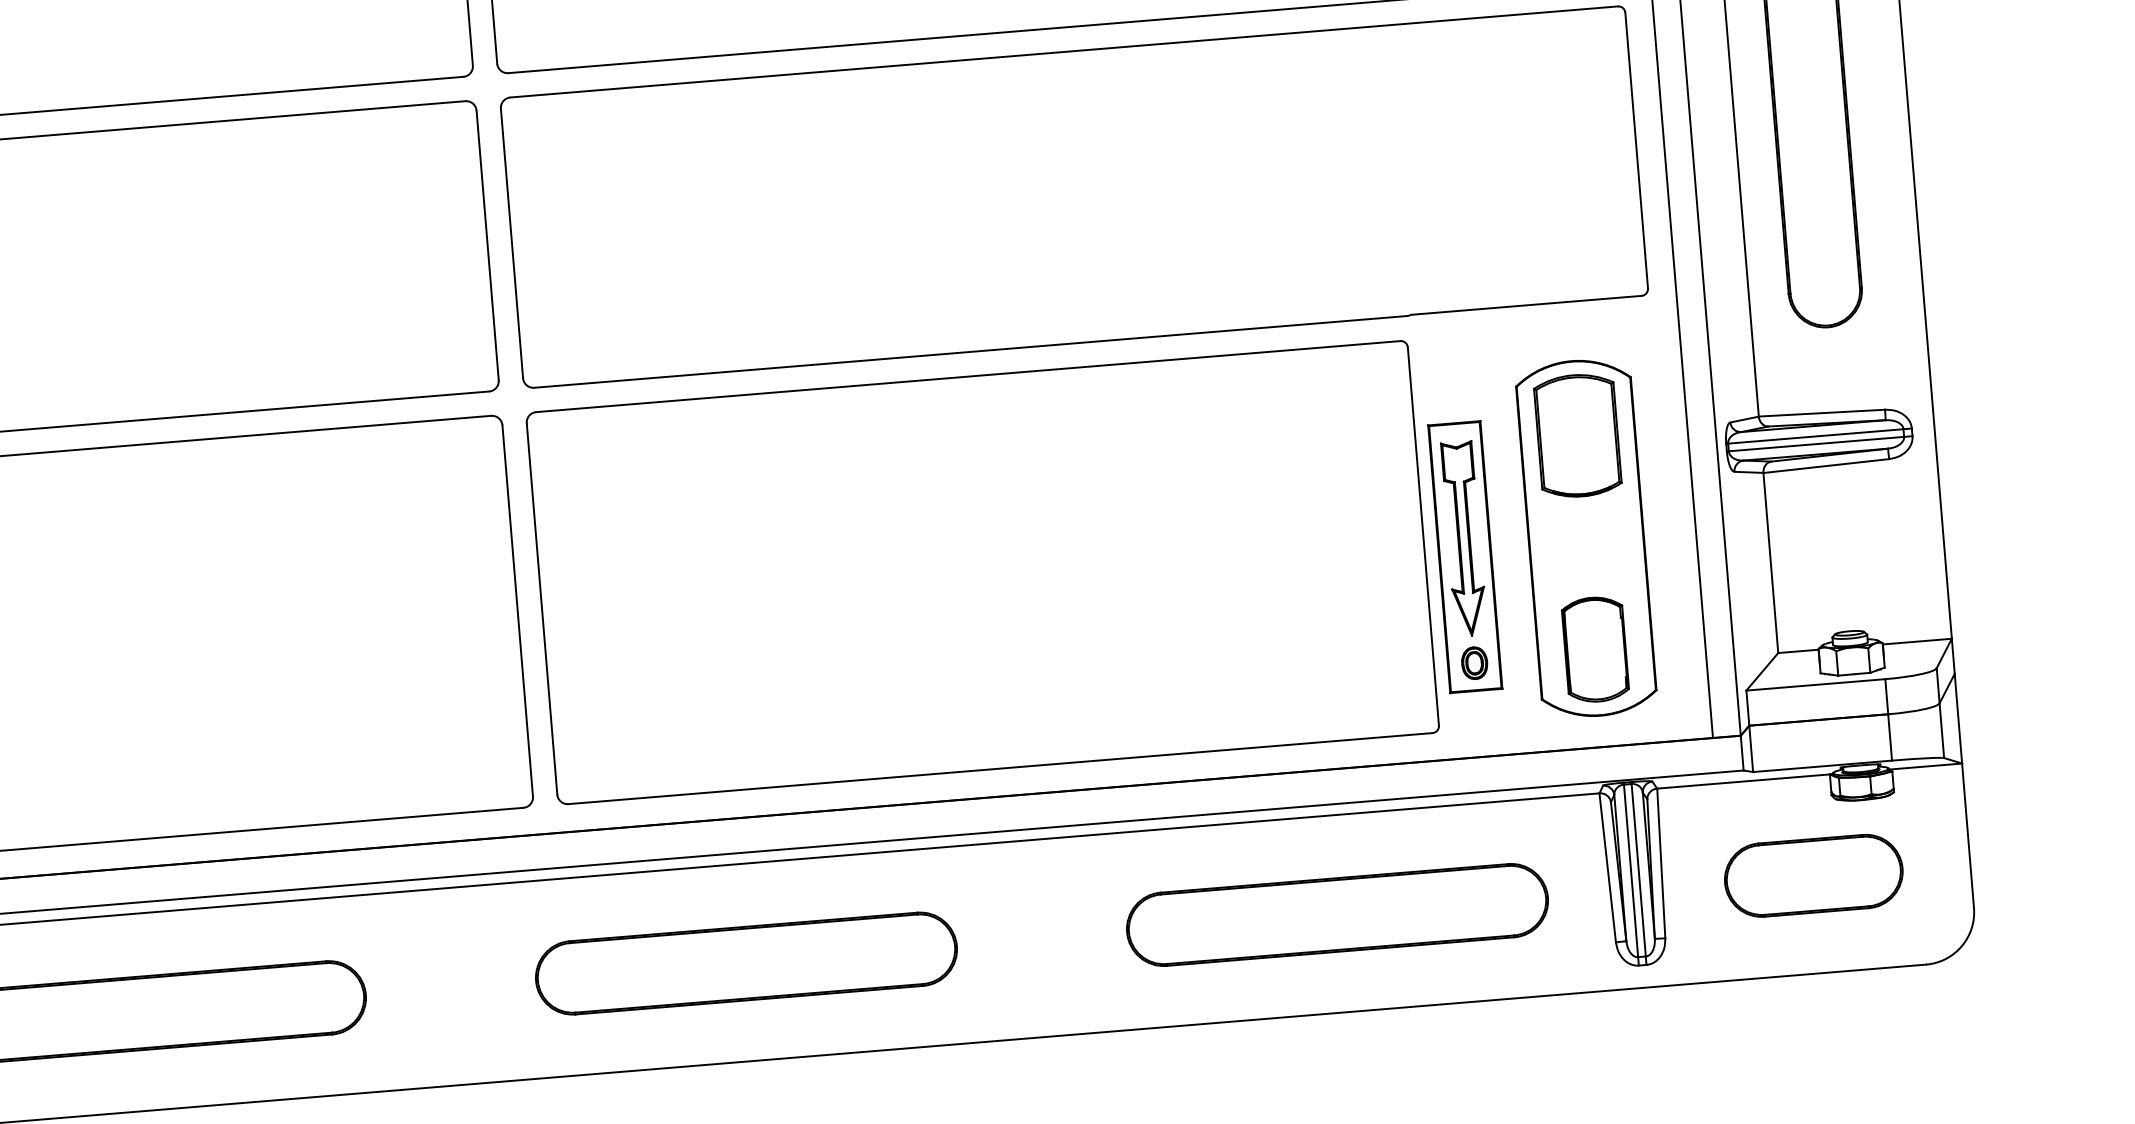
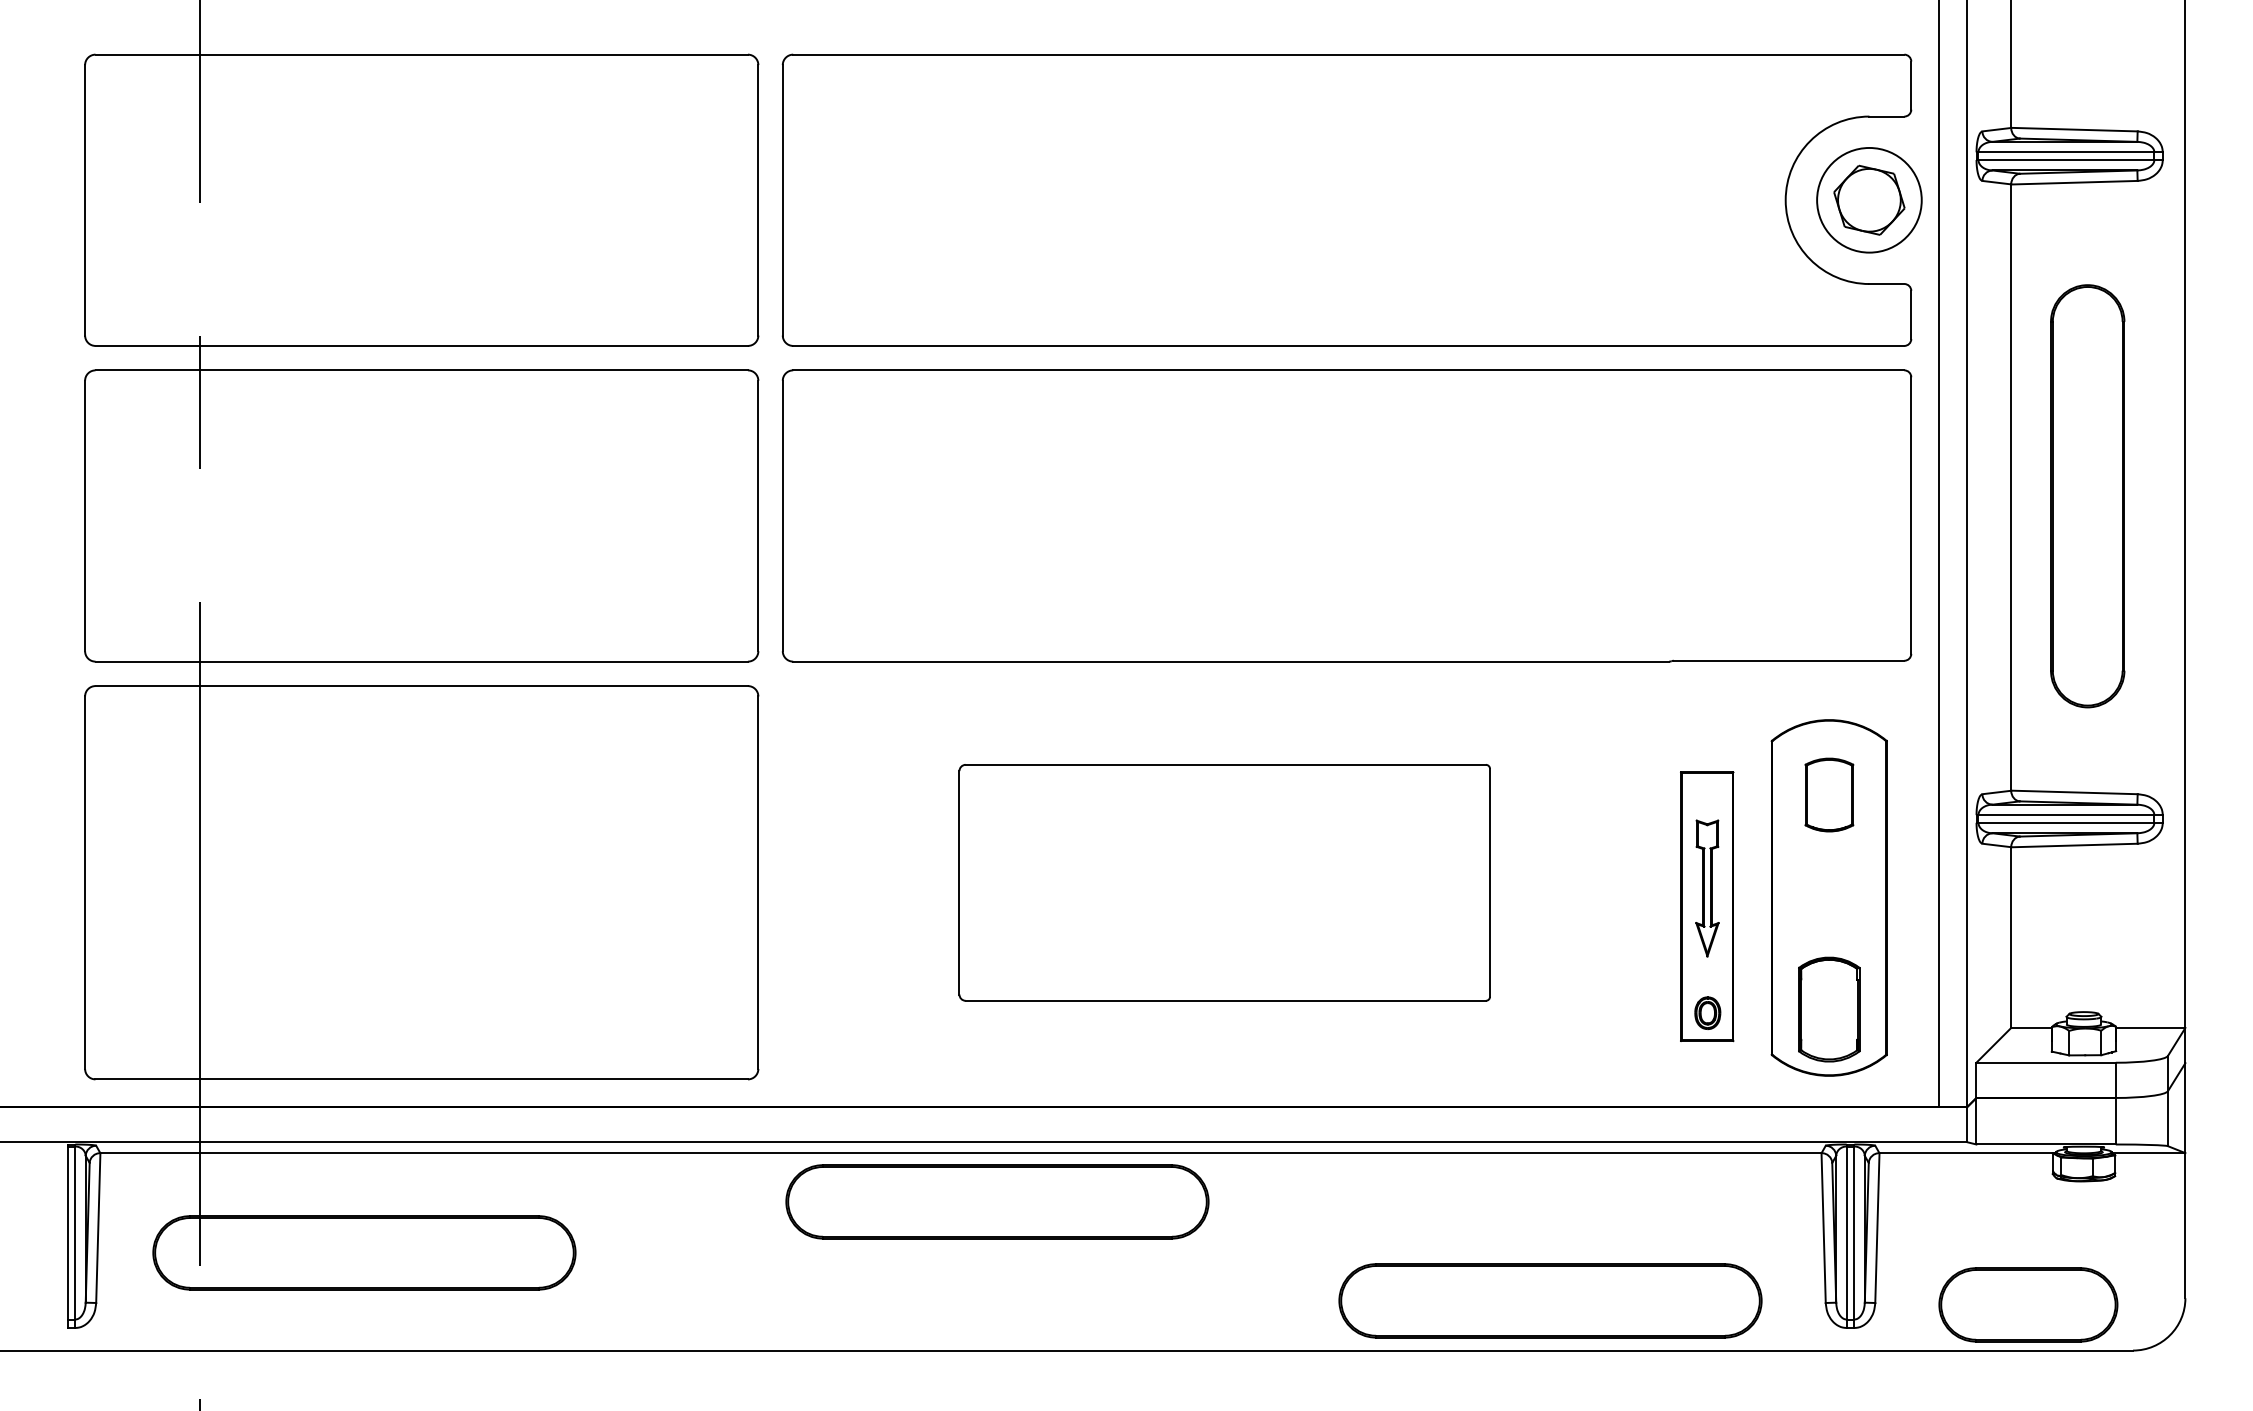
part: (1578, 435) -> (1829, 794), size x0.6
part: (1464, 538) -> (1707, 888), size x0.7
part: (982, 572) -> (1224, 882), size x0.6
part: (1813, 875) -> (2028, 1304), moved
part: (1337, 914) -> (1550, 1300), moved
part: (746, 963) -> (997, 1201), moved

